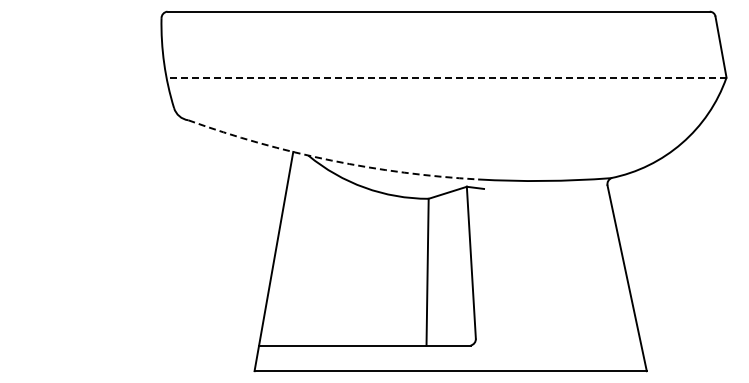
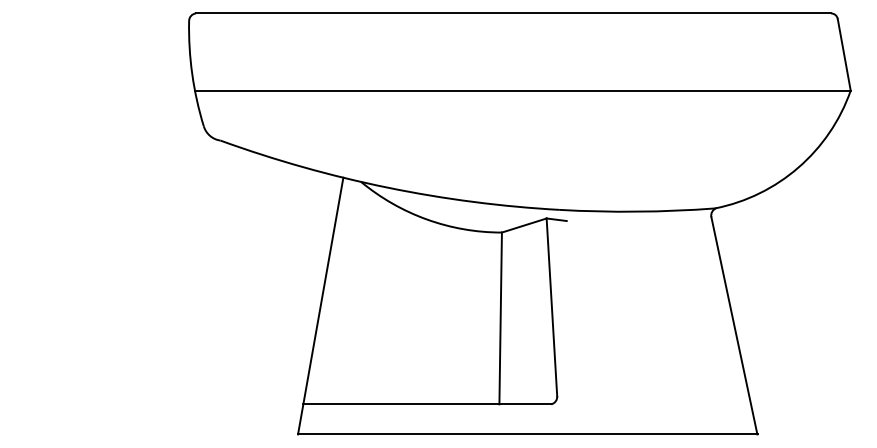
line: (446, 77) -> (522, 90), dashed -> solid
arc: (331, 160) -> (388, 187), dashed -> solid

